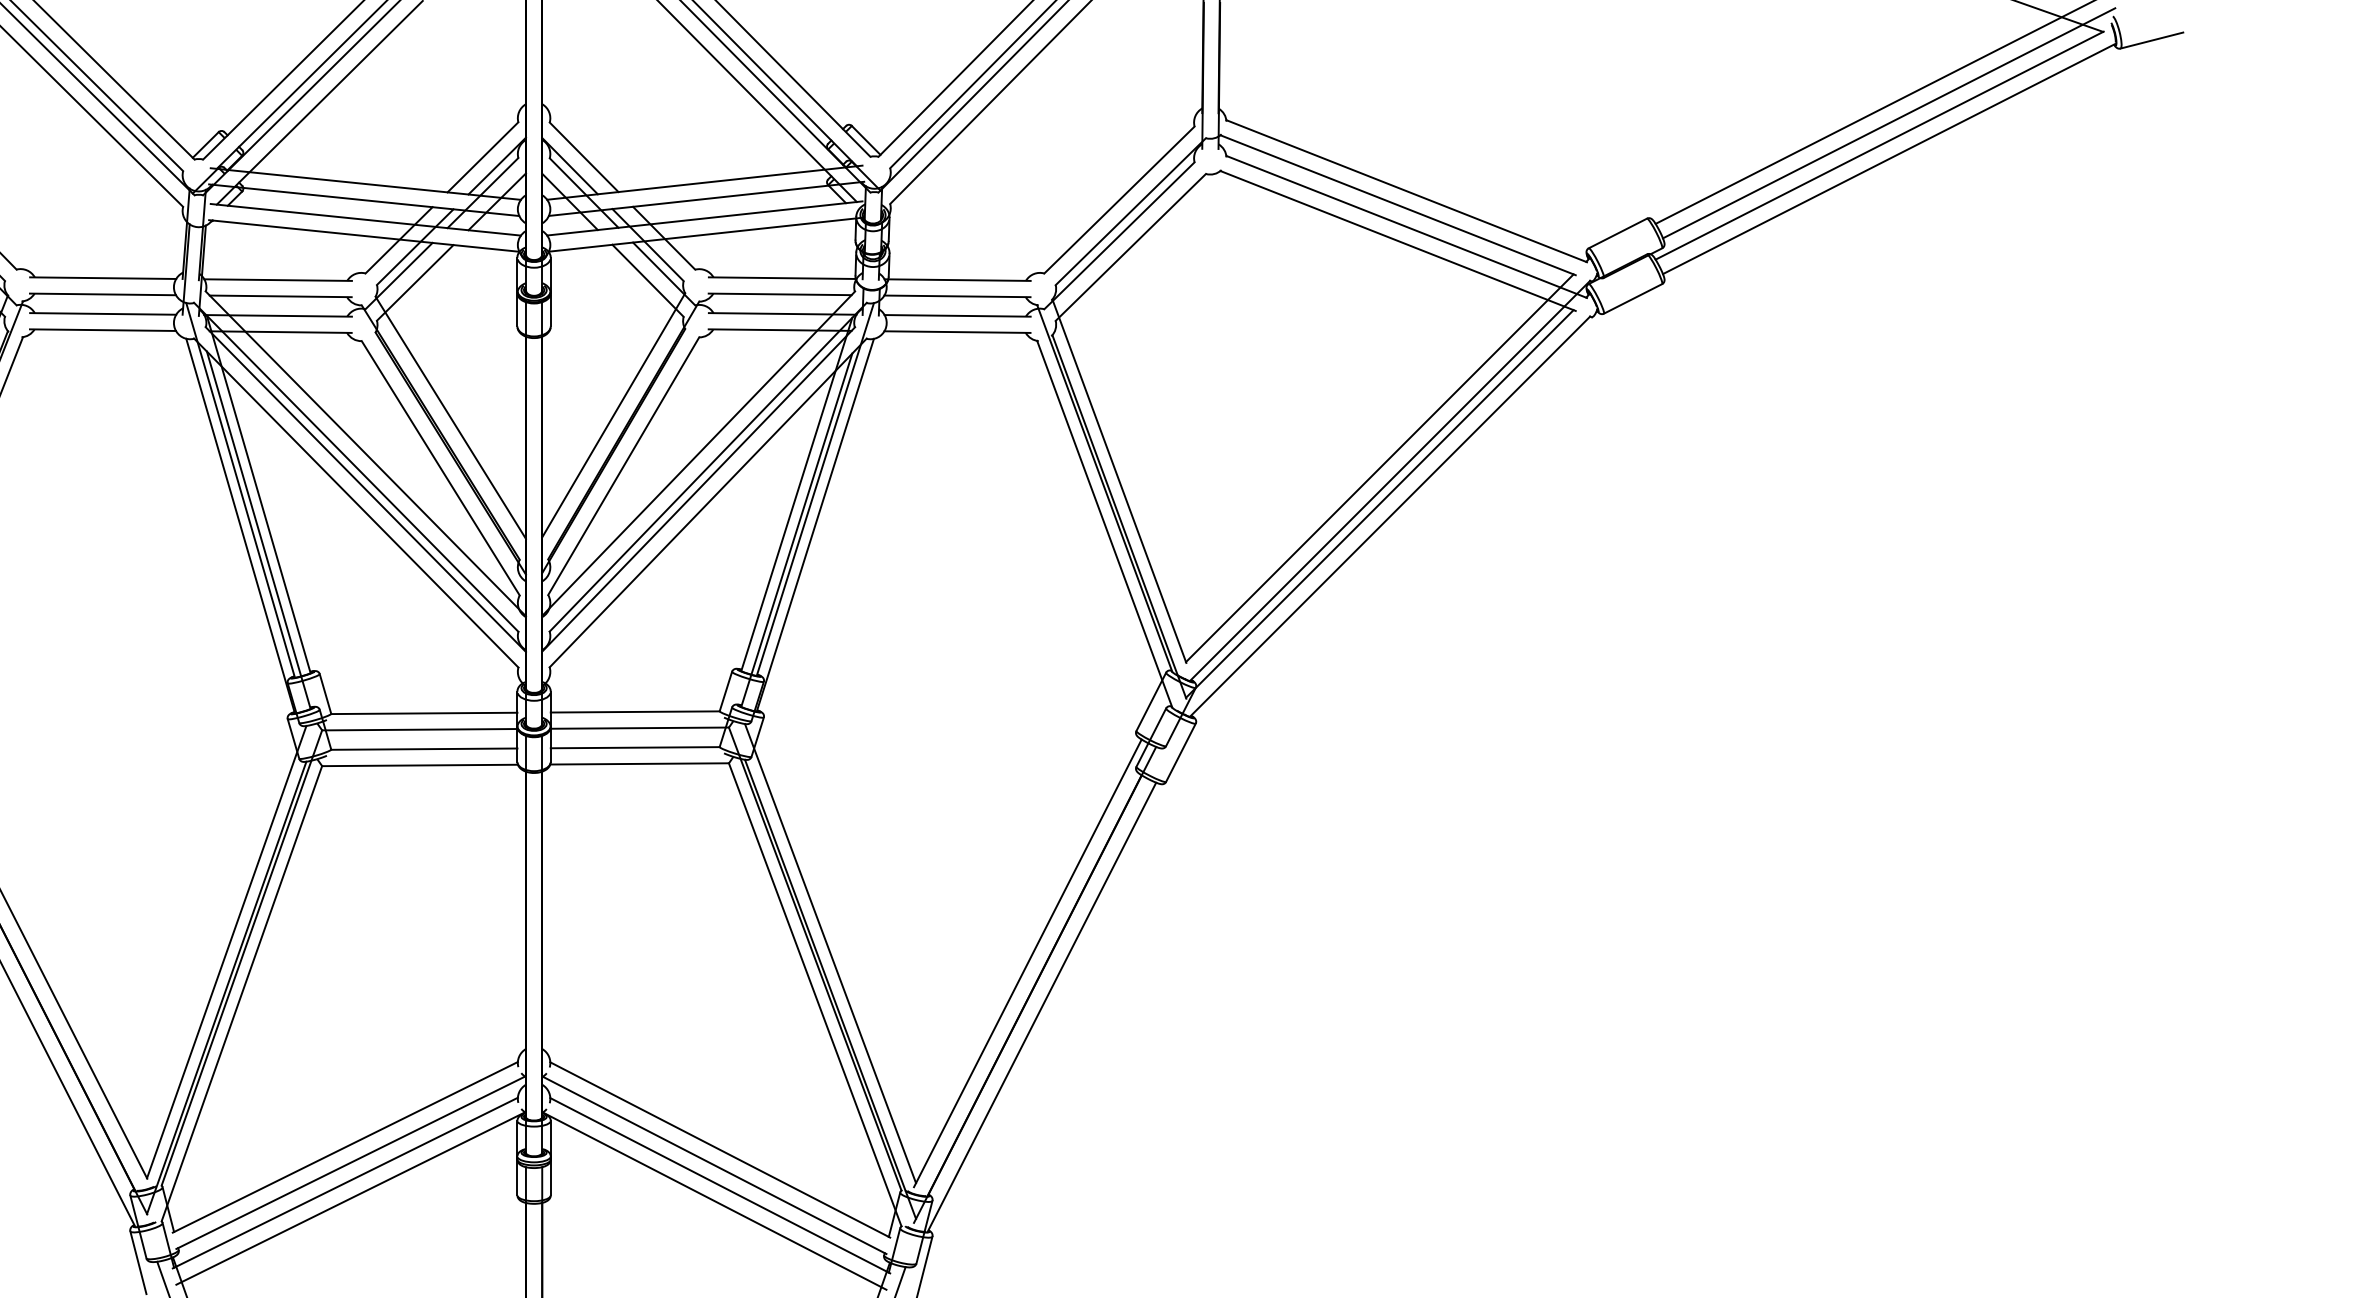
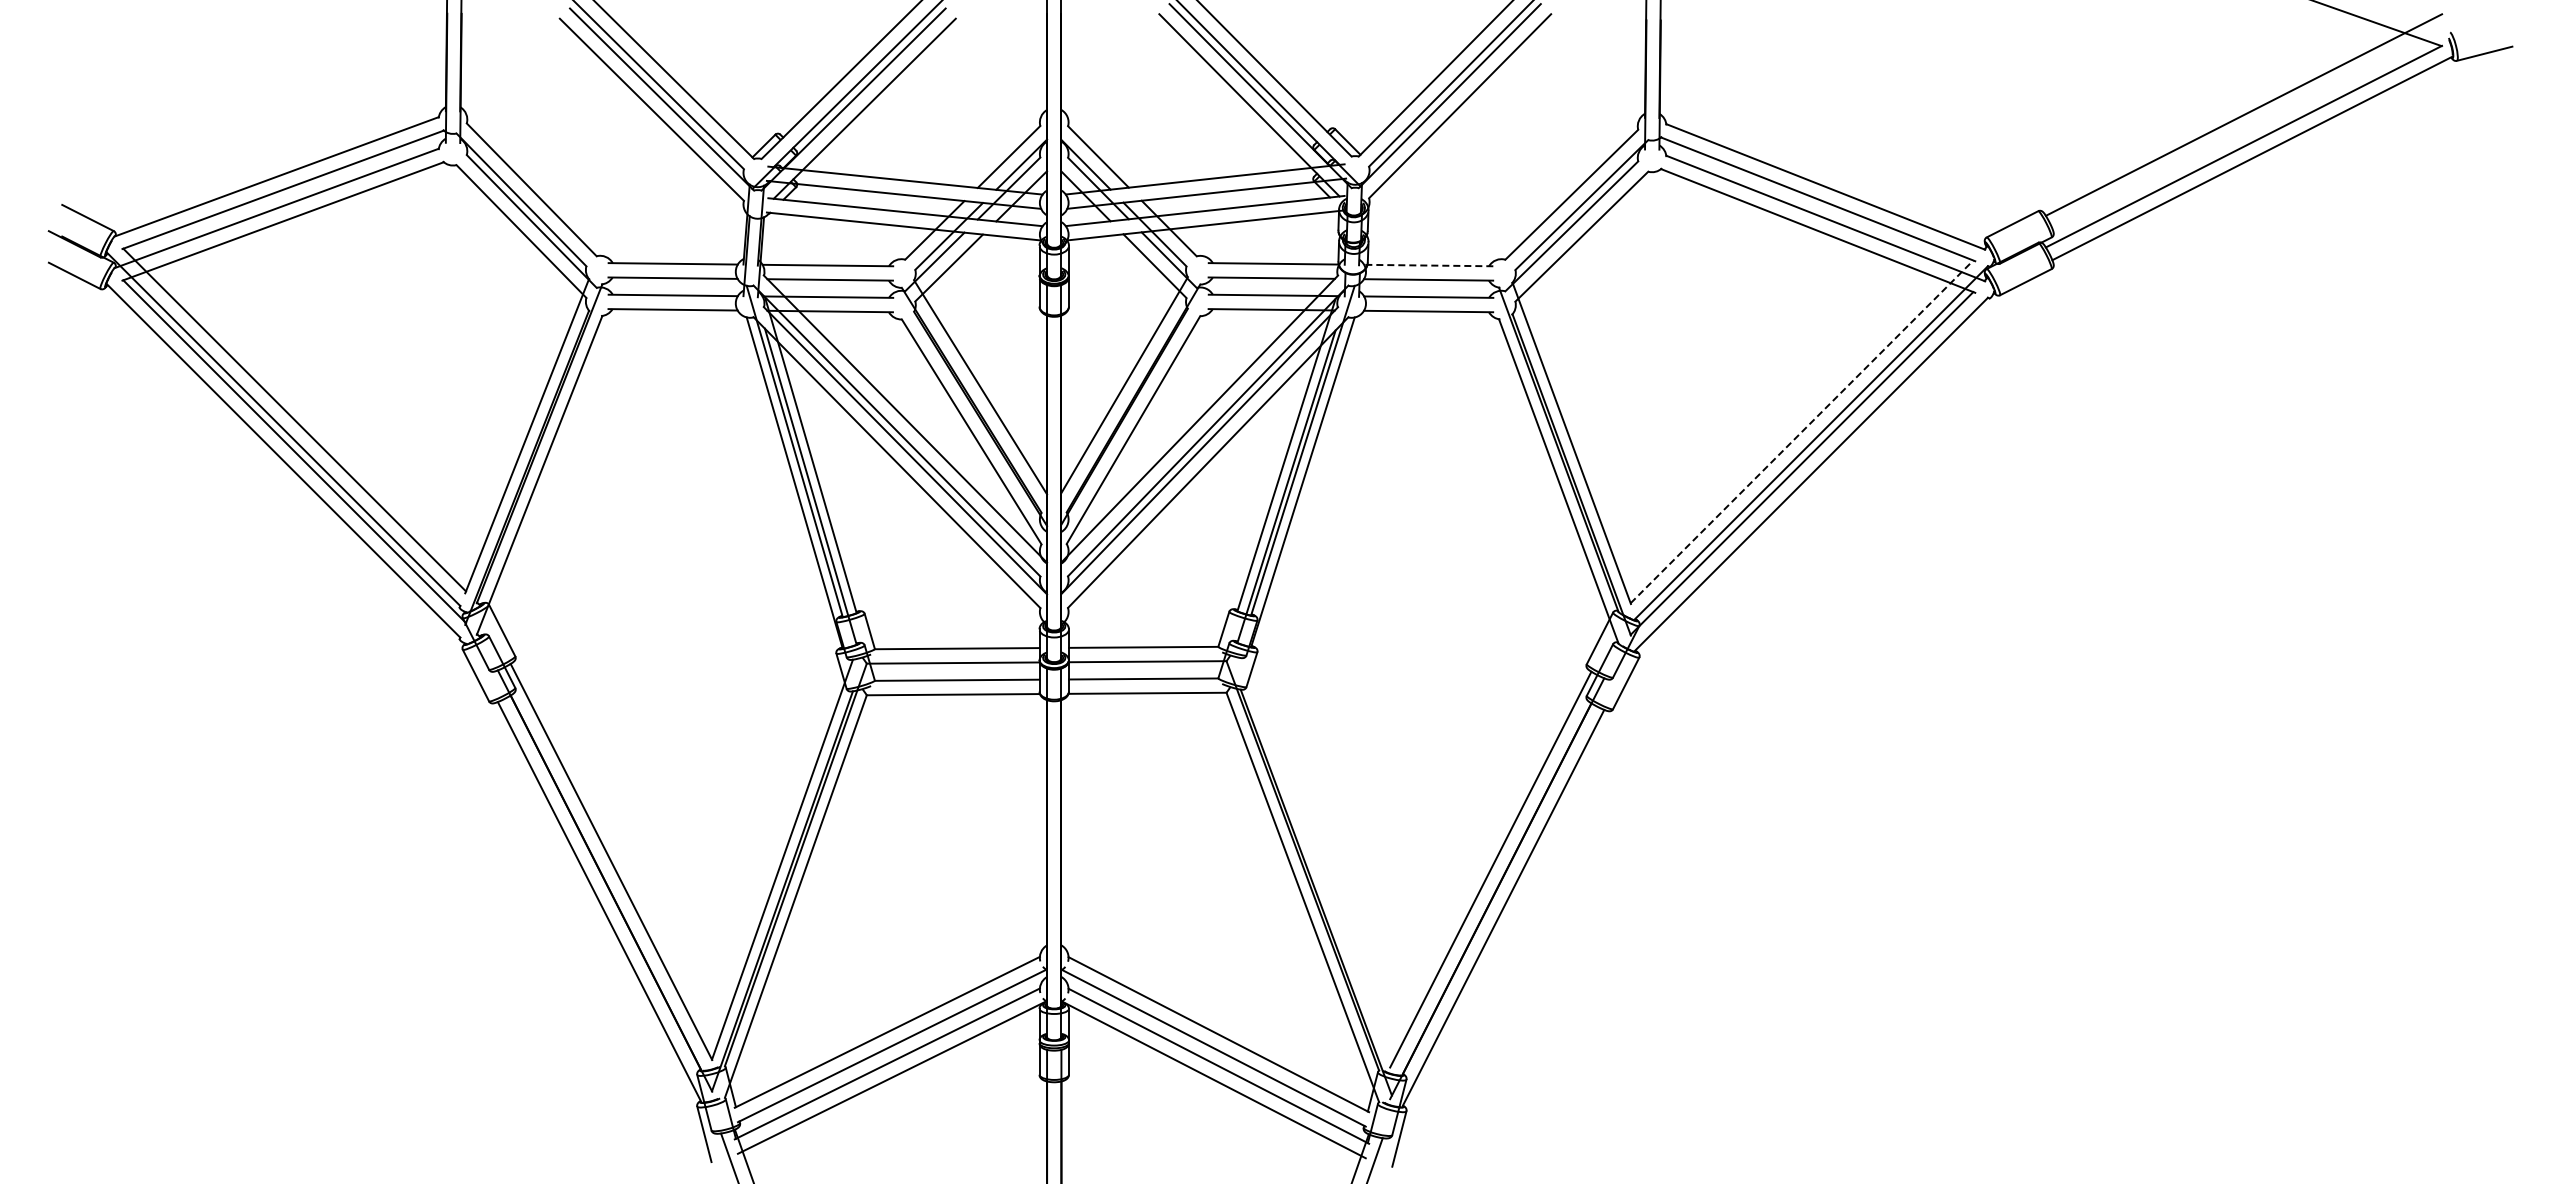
line: (1889, 122) -> (2252, 126), removed
line: (957, 280) -> (1428, 265), solid -> dashed
line: (1380, 467) -> (1802, 431), solid -> dashed
line: (829, 954) -> (1315, 861), removed

